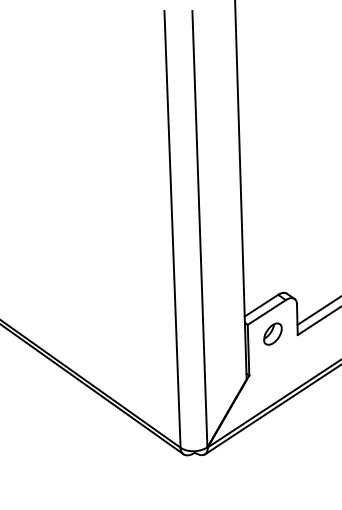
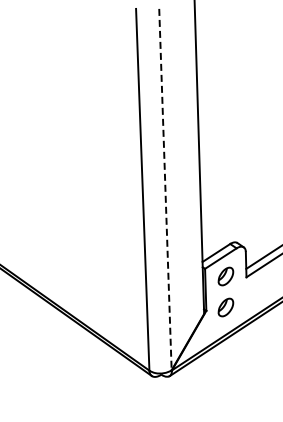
line: (199, 229) -> (165, 189), solid -> dashed
part: (272, 371) -> (225, 307), added

